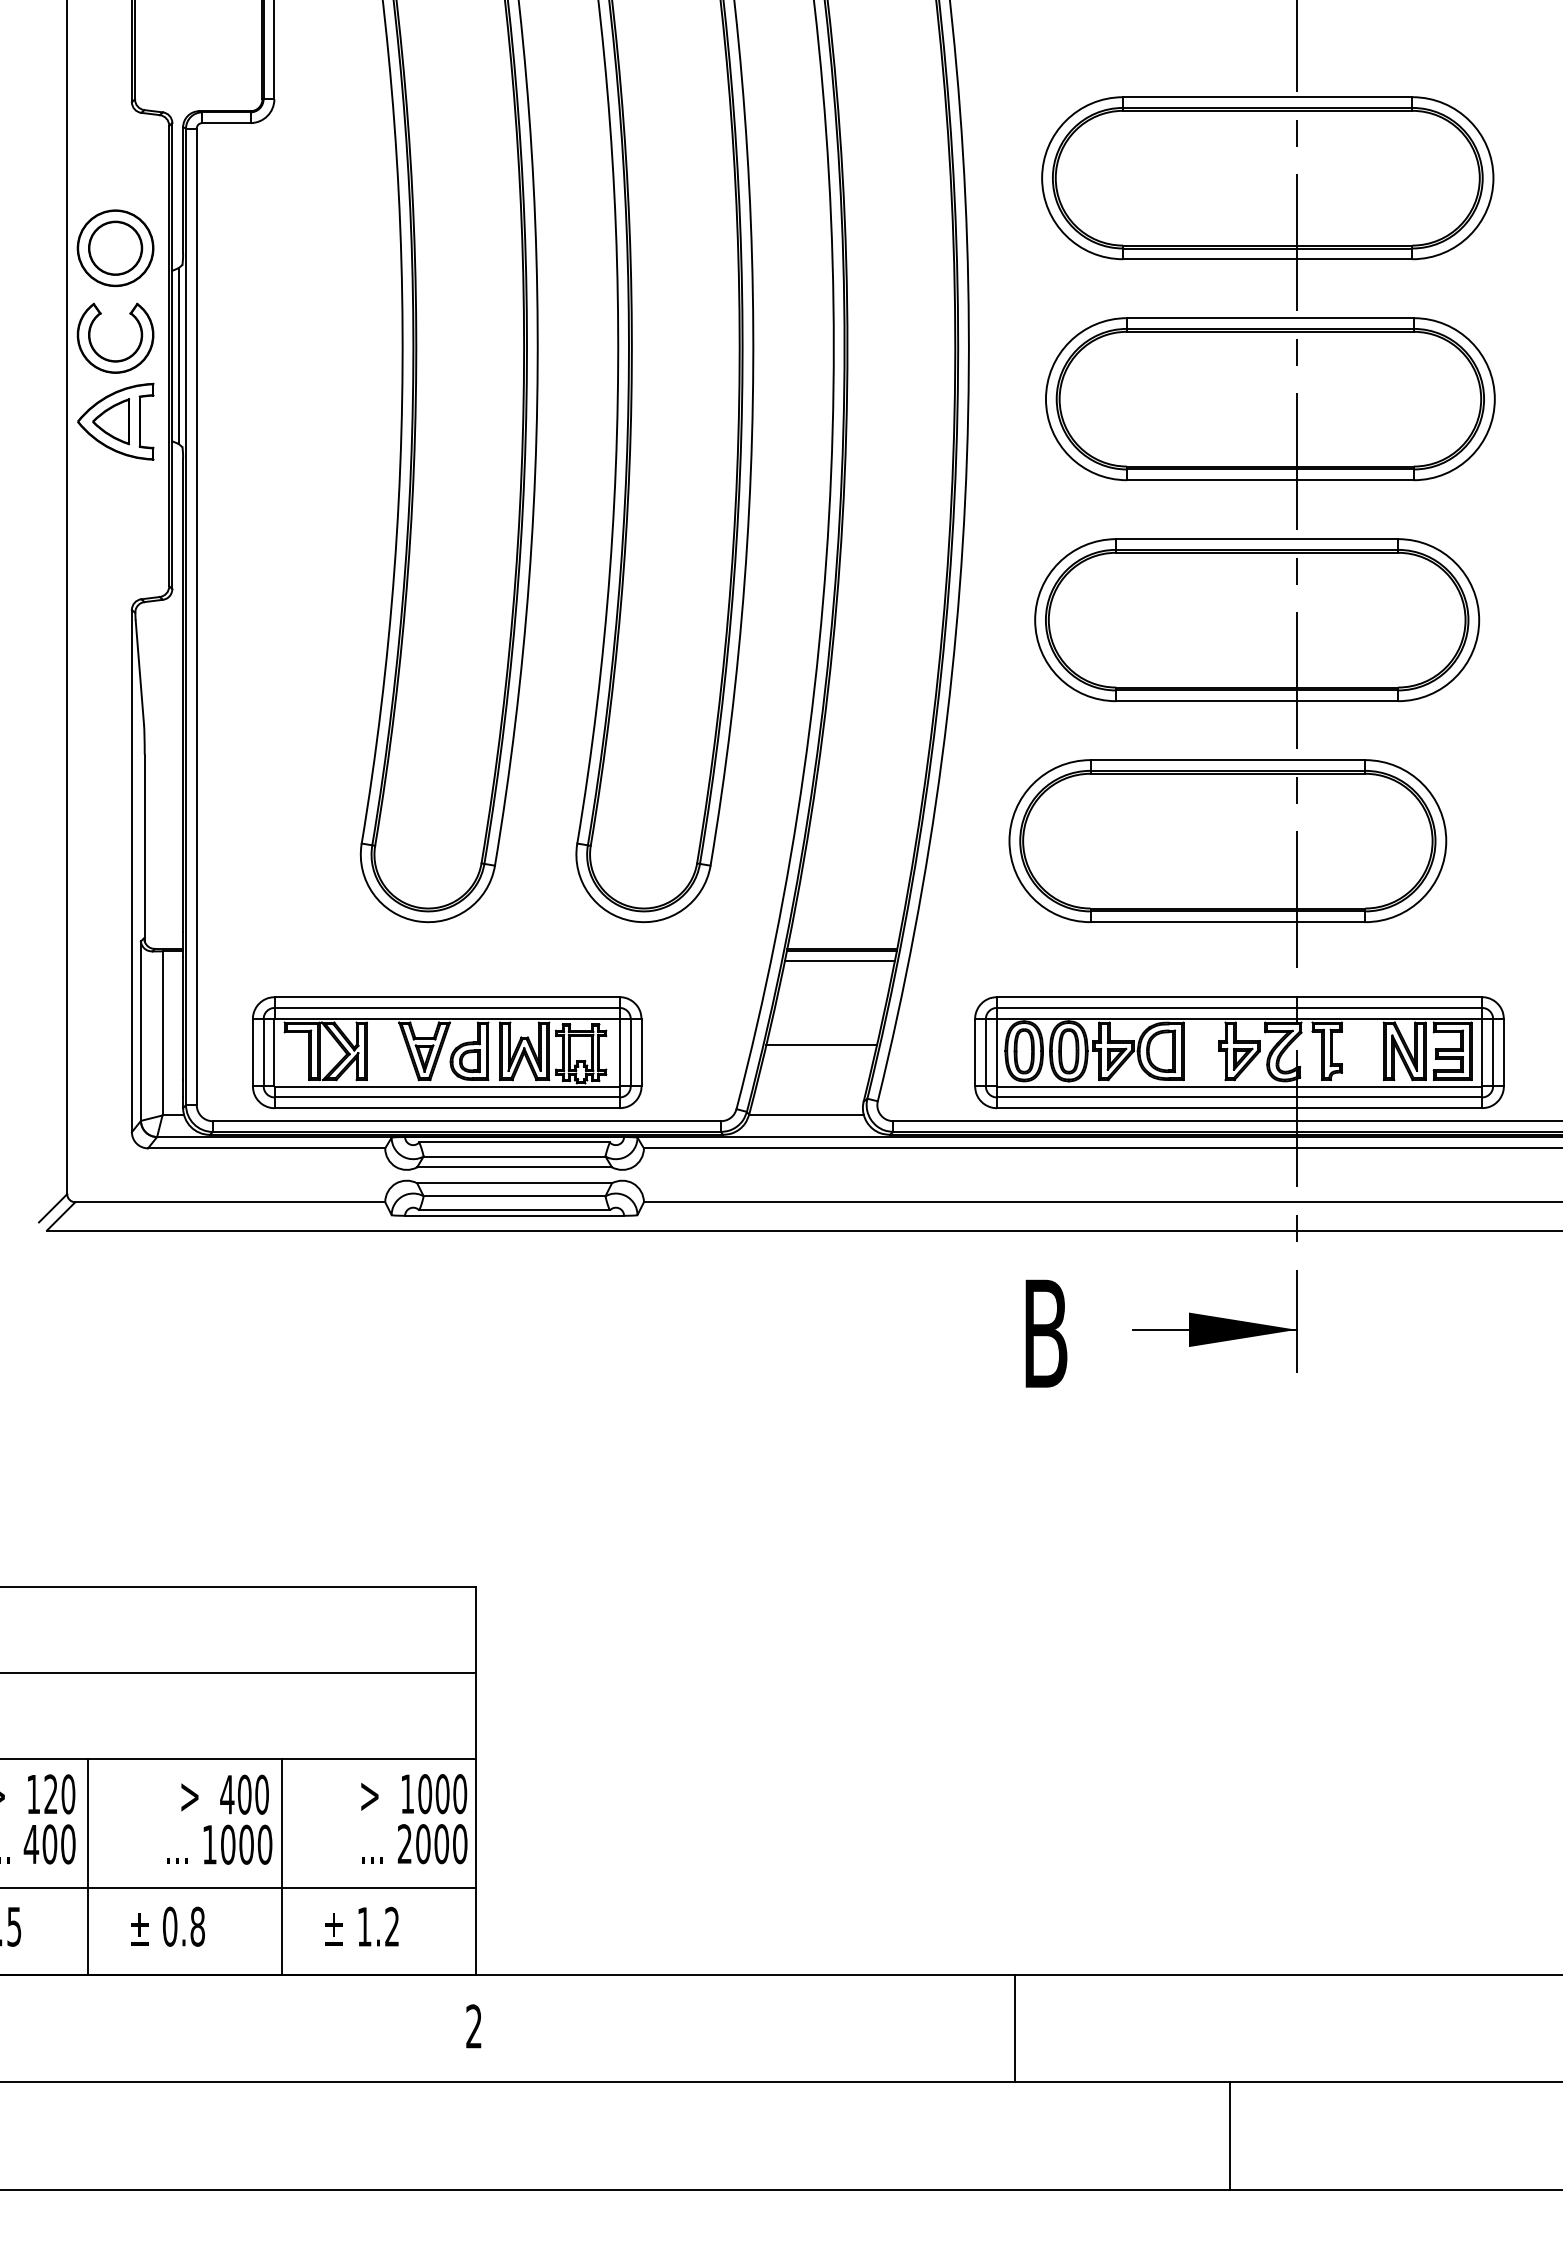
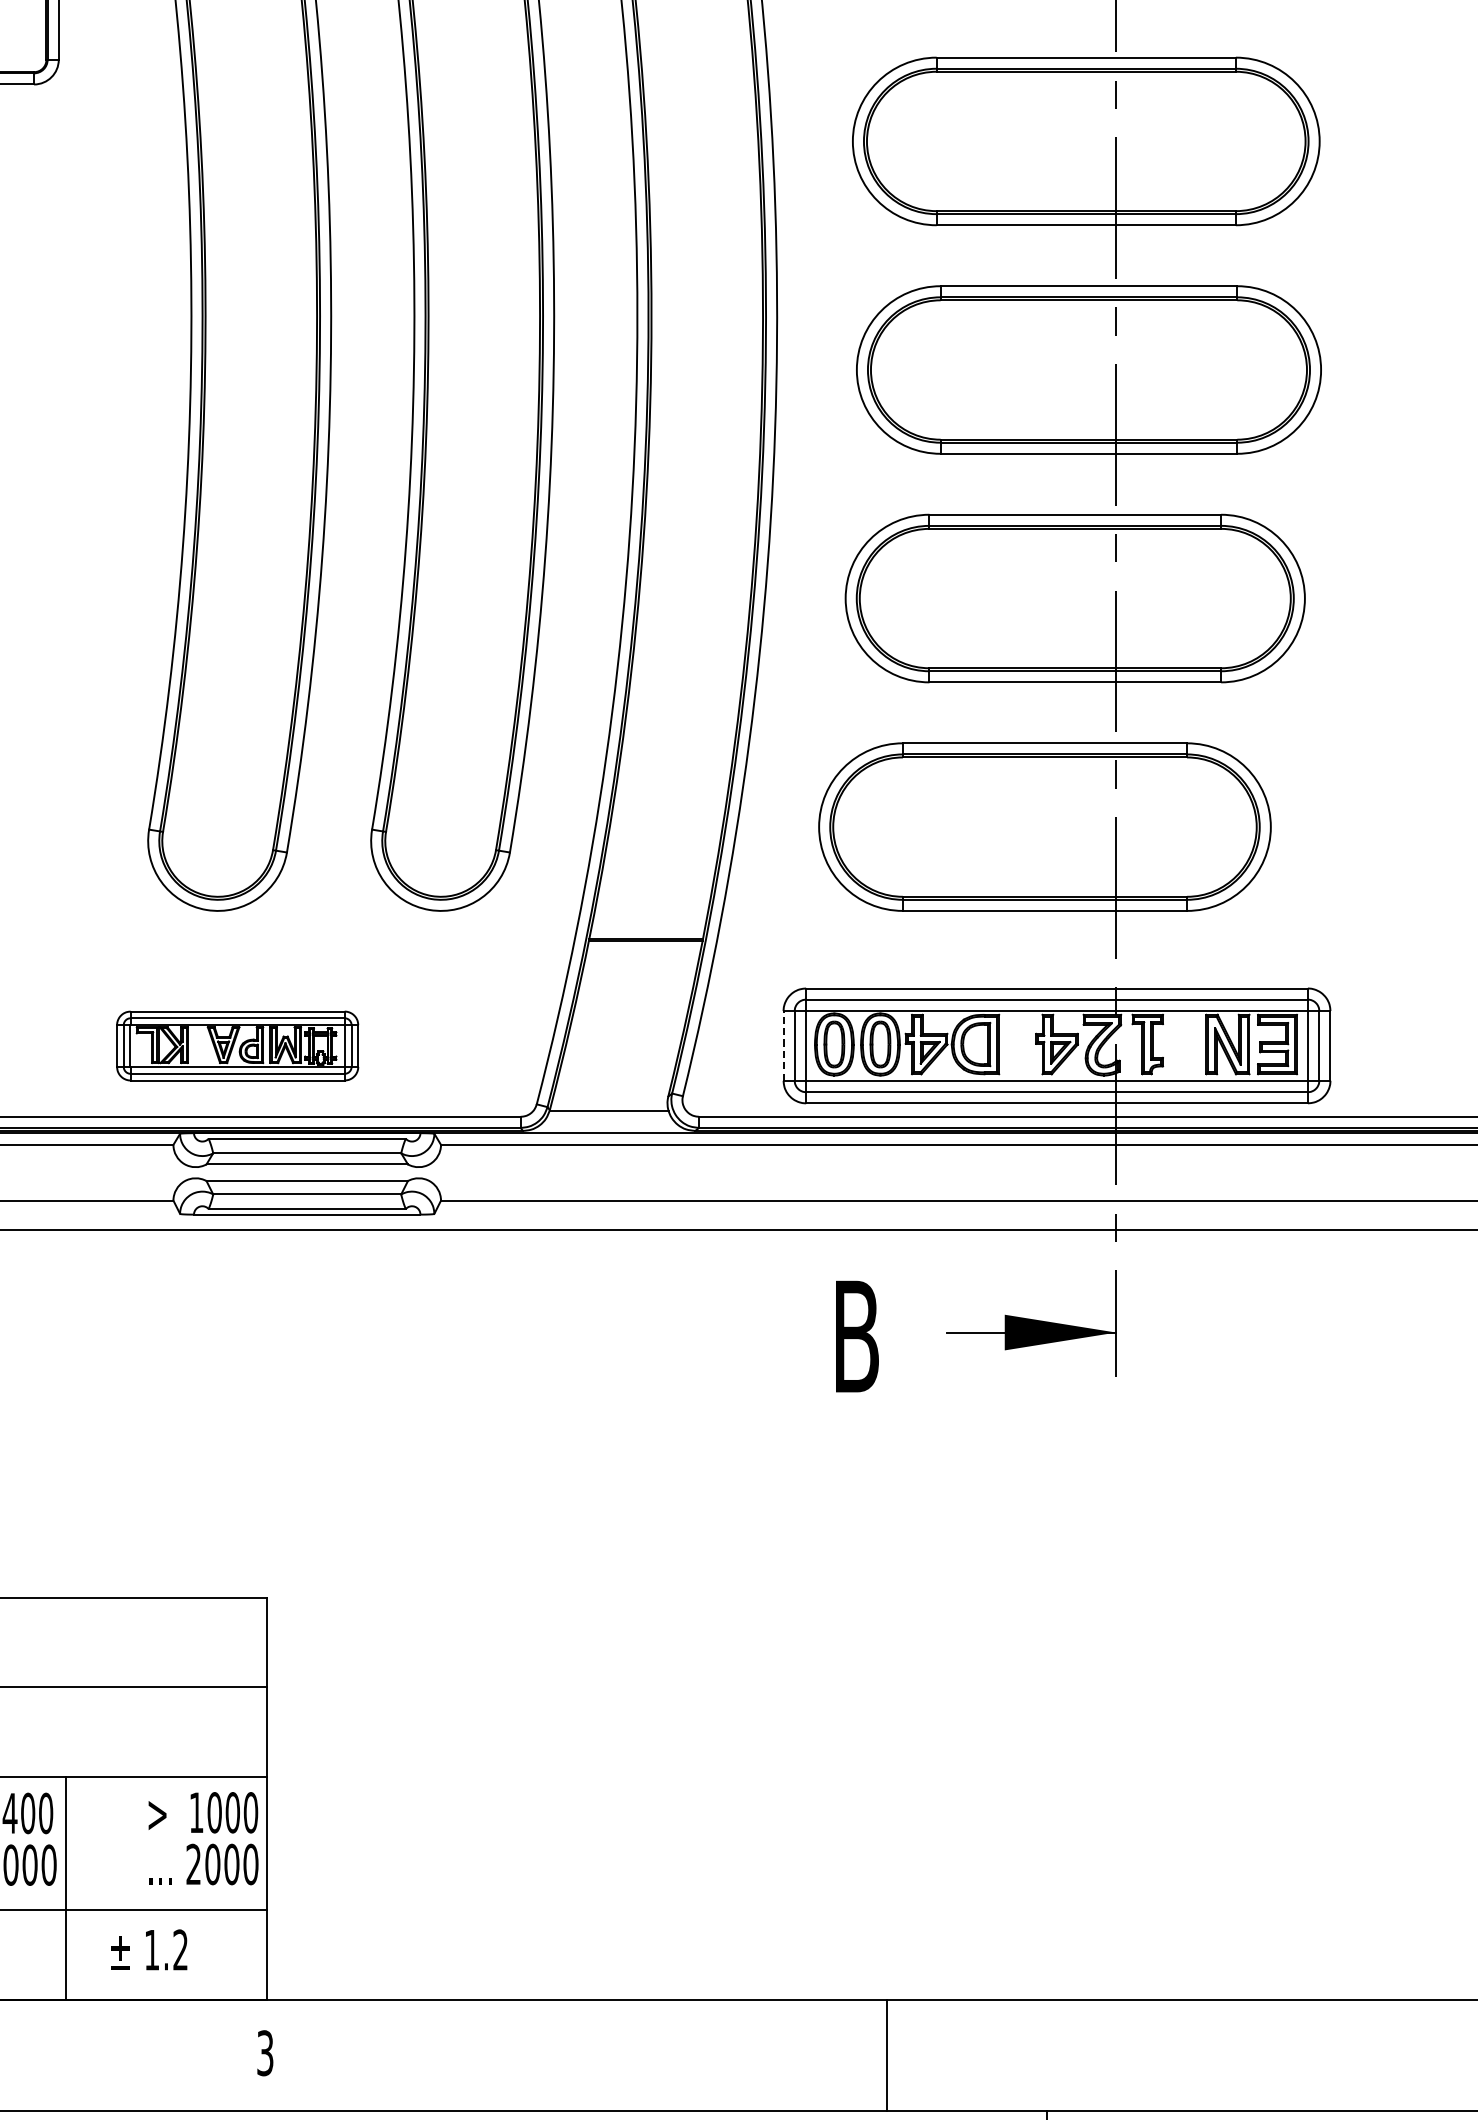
line: (840, 960) -> (644, 950), removed
line: (821, 1045) -> (624, 1038), removed
part: (447, 1052) -> (237, 1045), size x0.6
line: (975, 1052) -> (783, 1045), solid -> dashed
text: (473, 2026) -> (264, 2053), 2 -> 3
line: (1014, 2028) -> (887, 2055), moved

